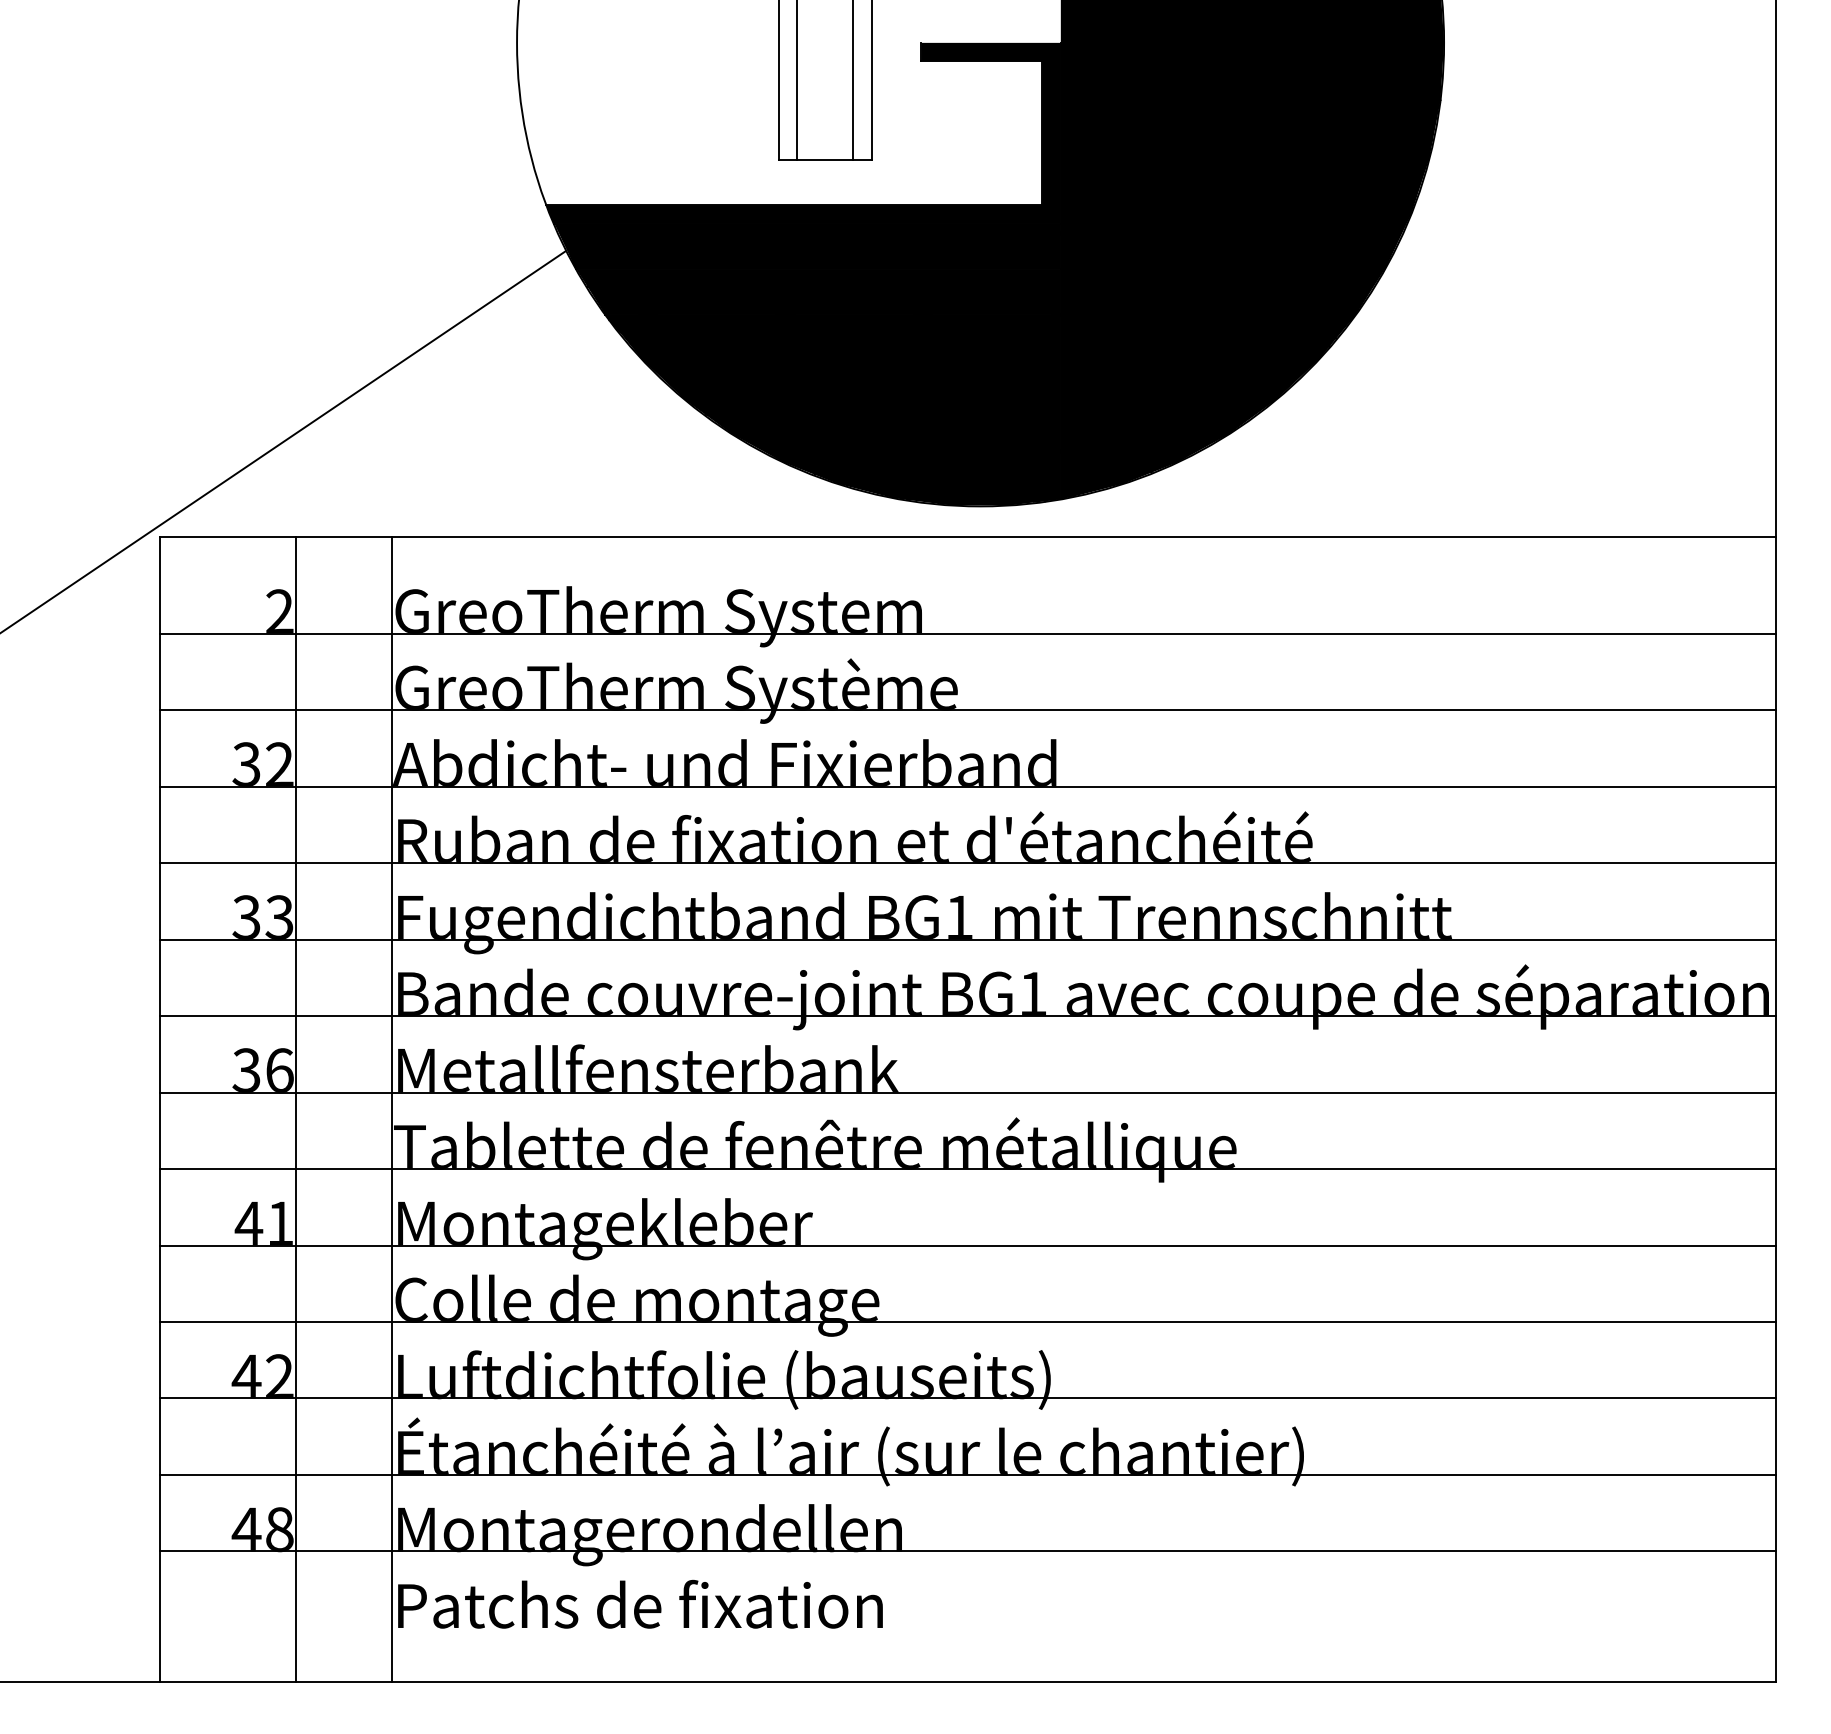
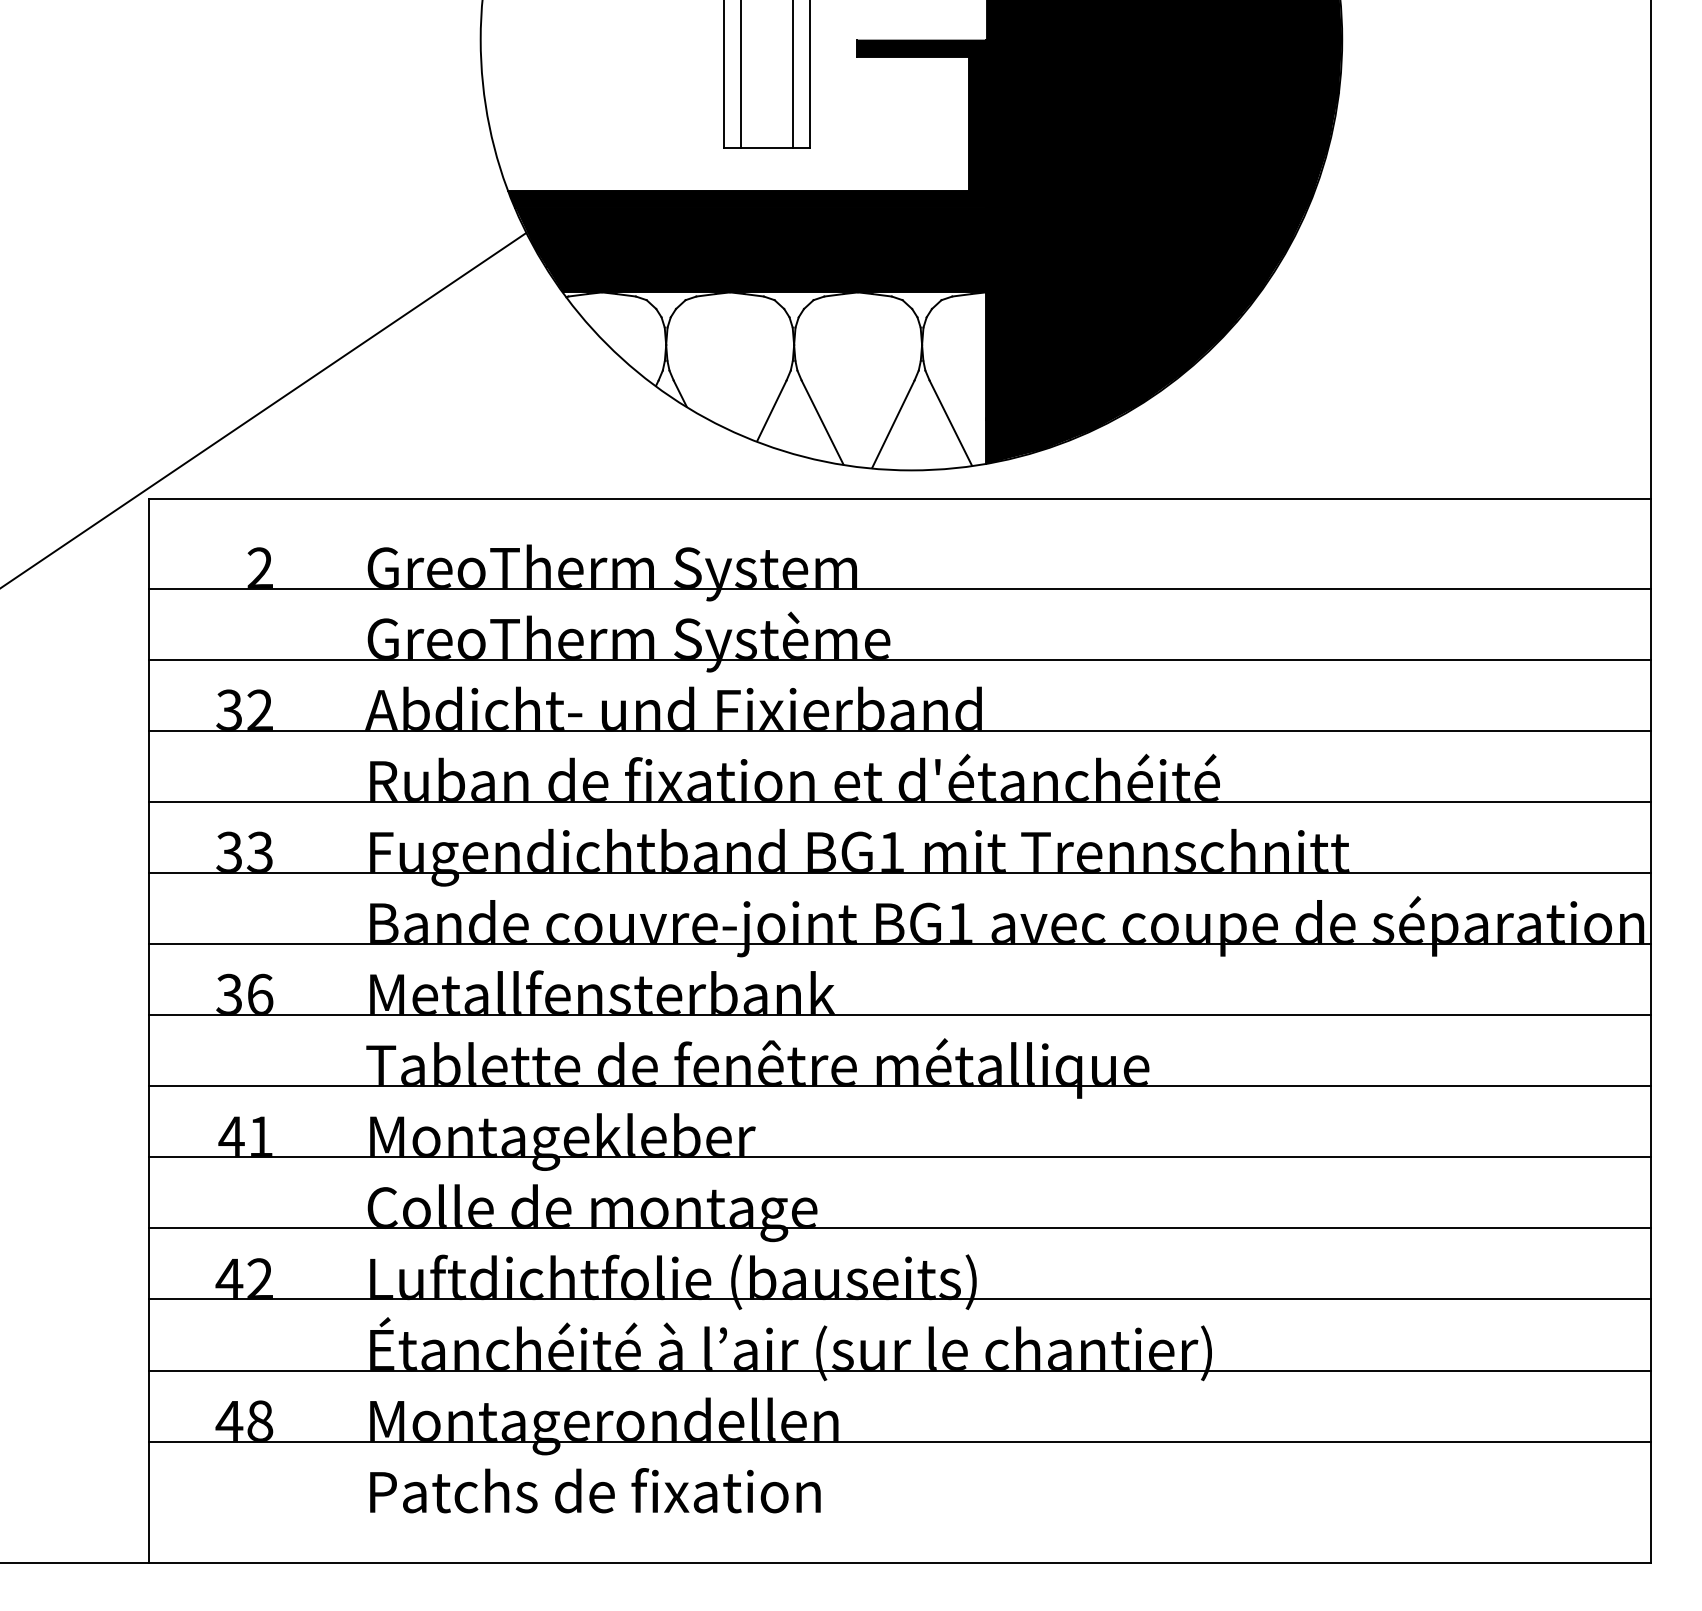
fill: (832, 409) -> (773, 380), removed
line: (296, 1109) -> (275, 1030), removed
line: (392, 1109) -> (364, 1030), removed

